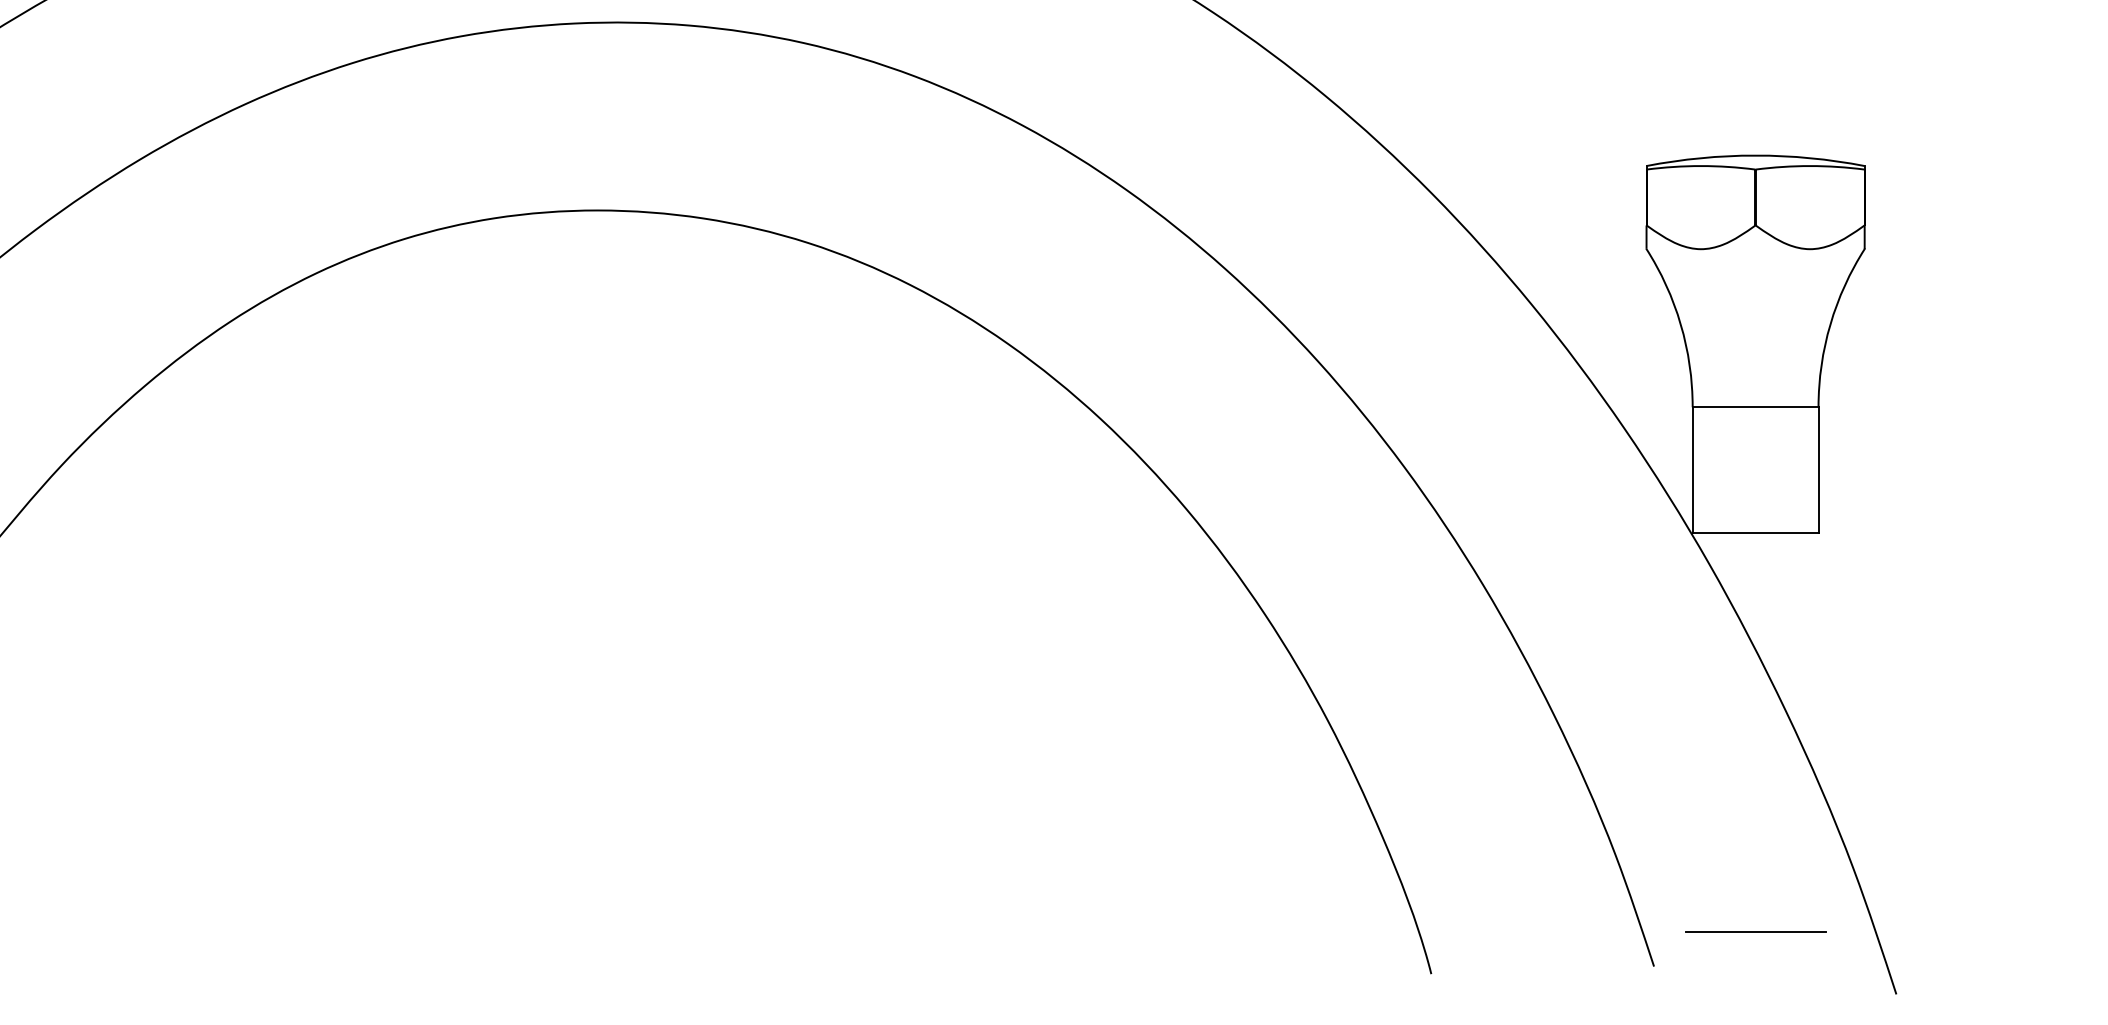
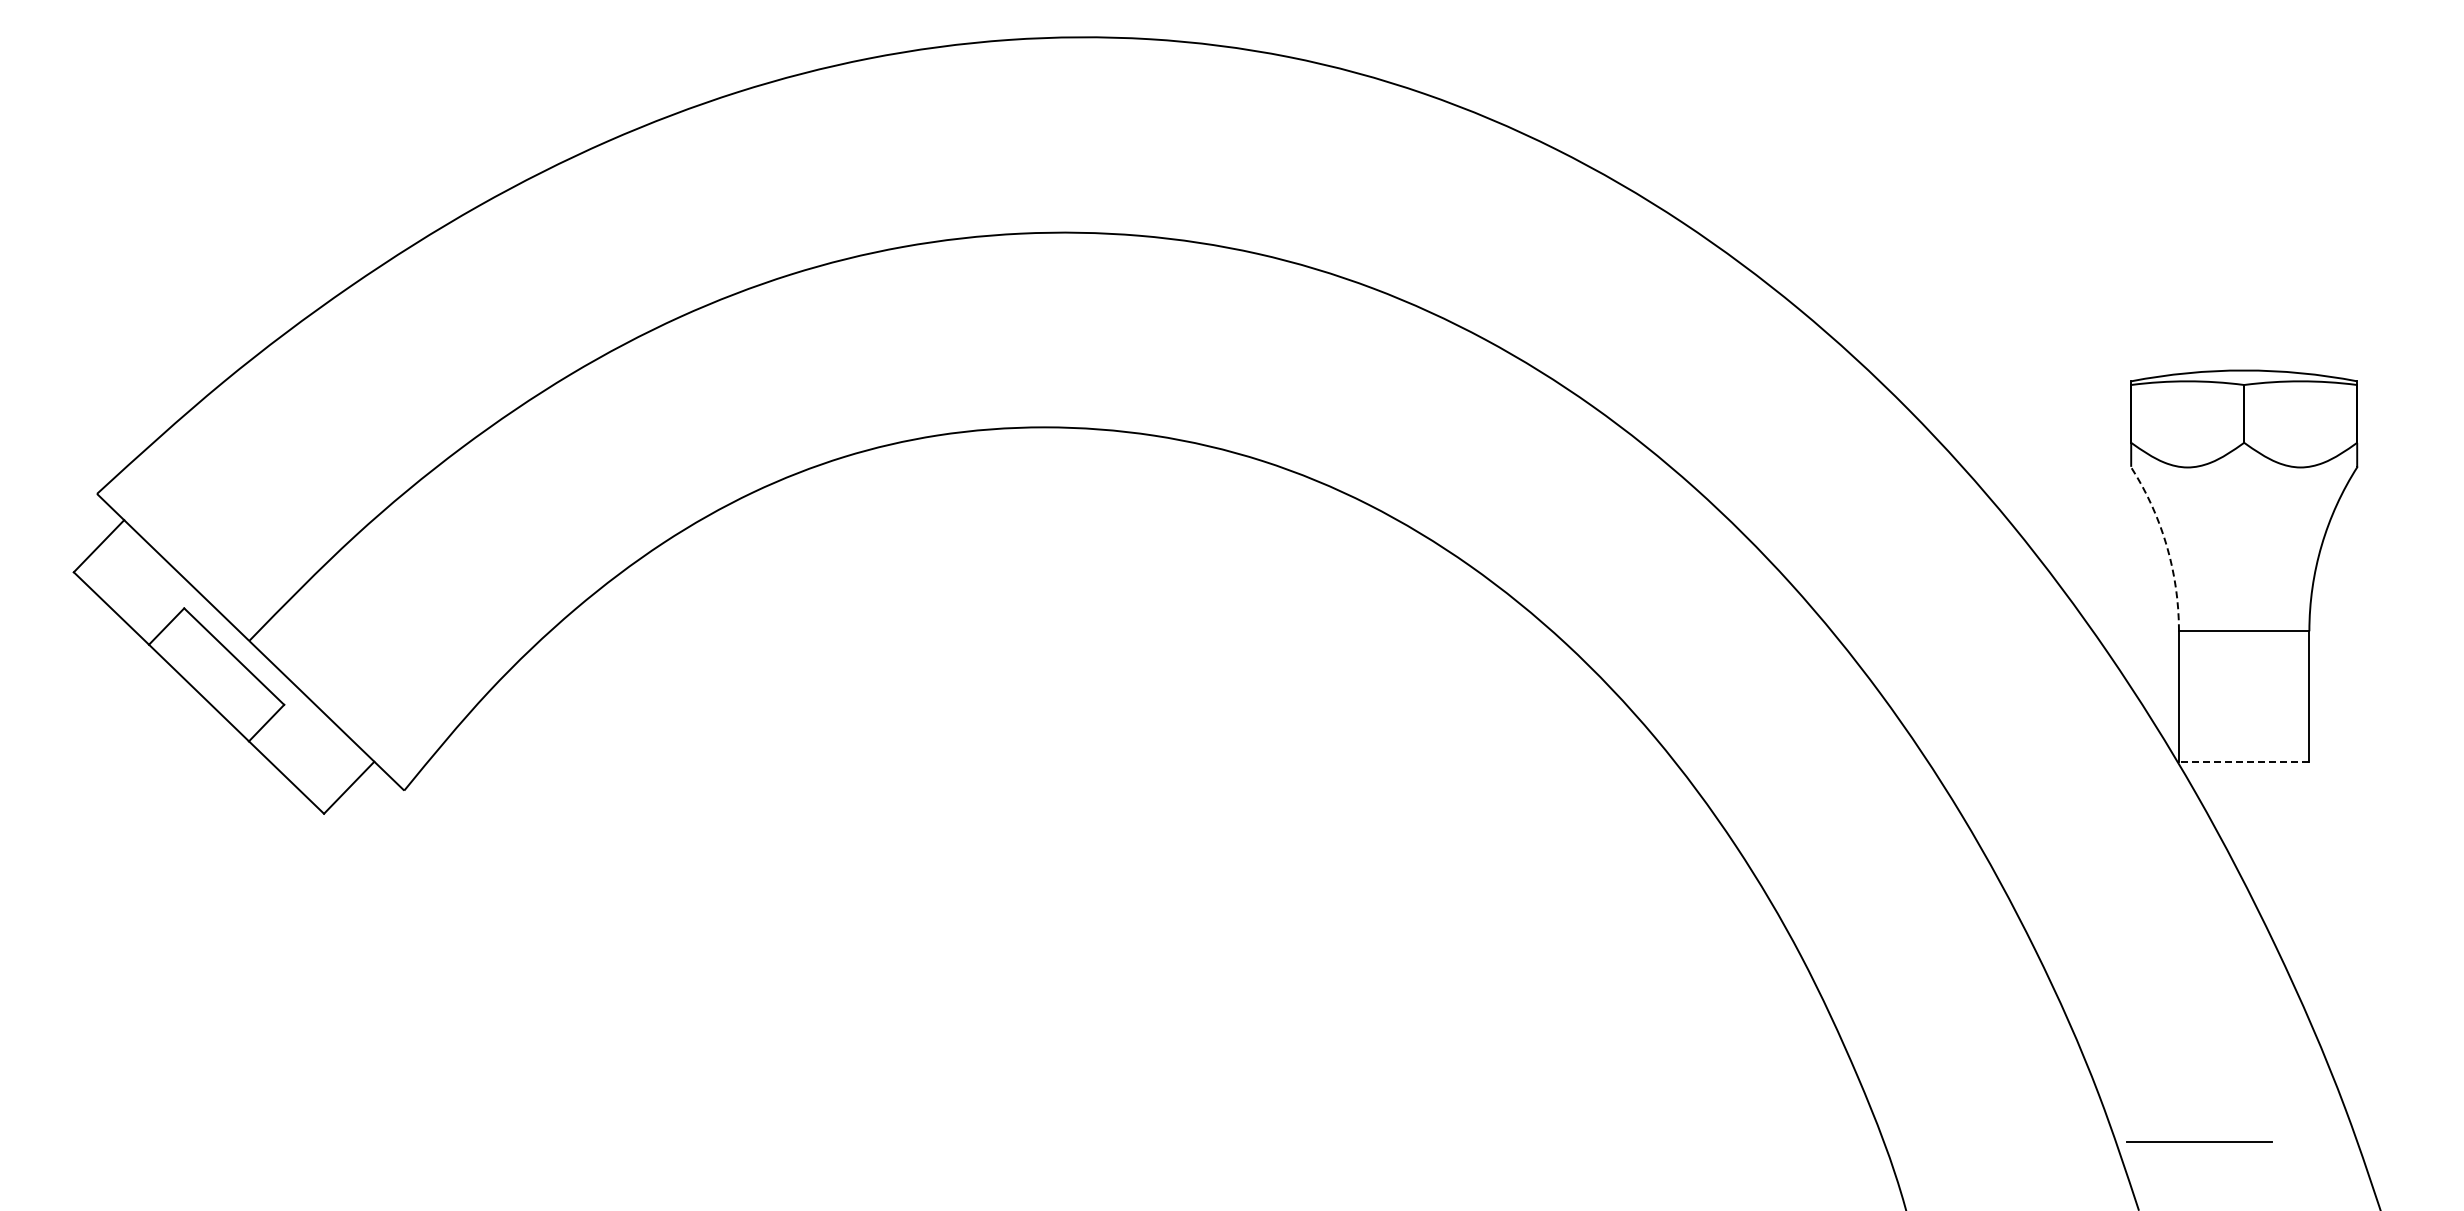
arc: (1680, 324) -> (2166, 545), solid -> dashed
line: (1754, 532) -> (2243, 761), solid -> dashed
line: (1755, 931) -> (2199, 1141), moved

